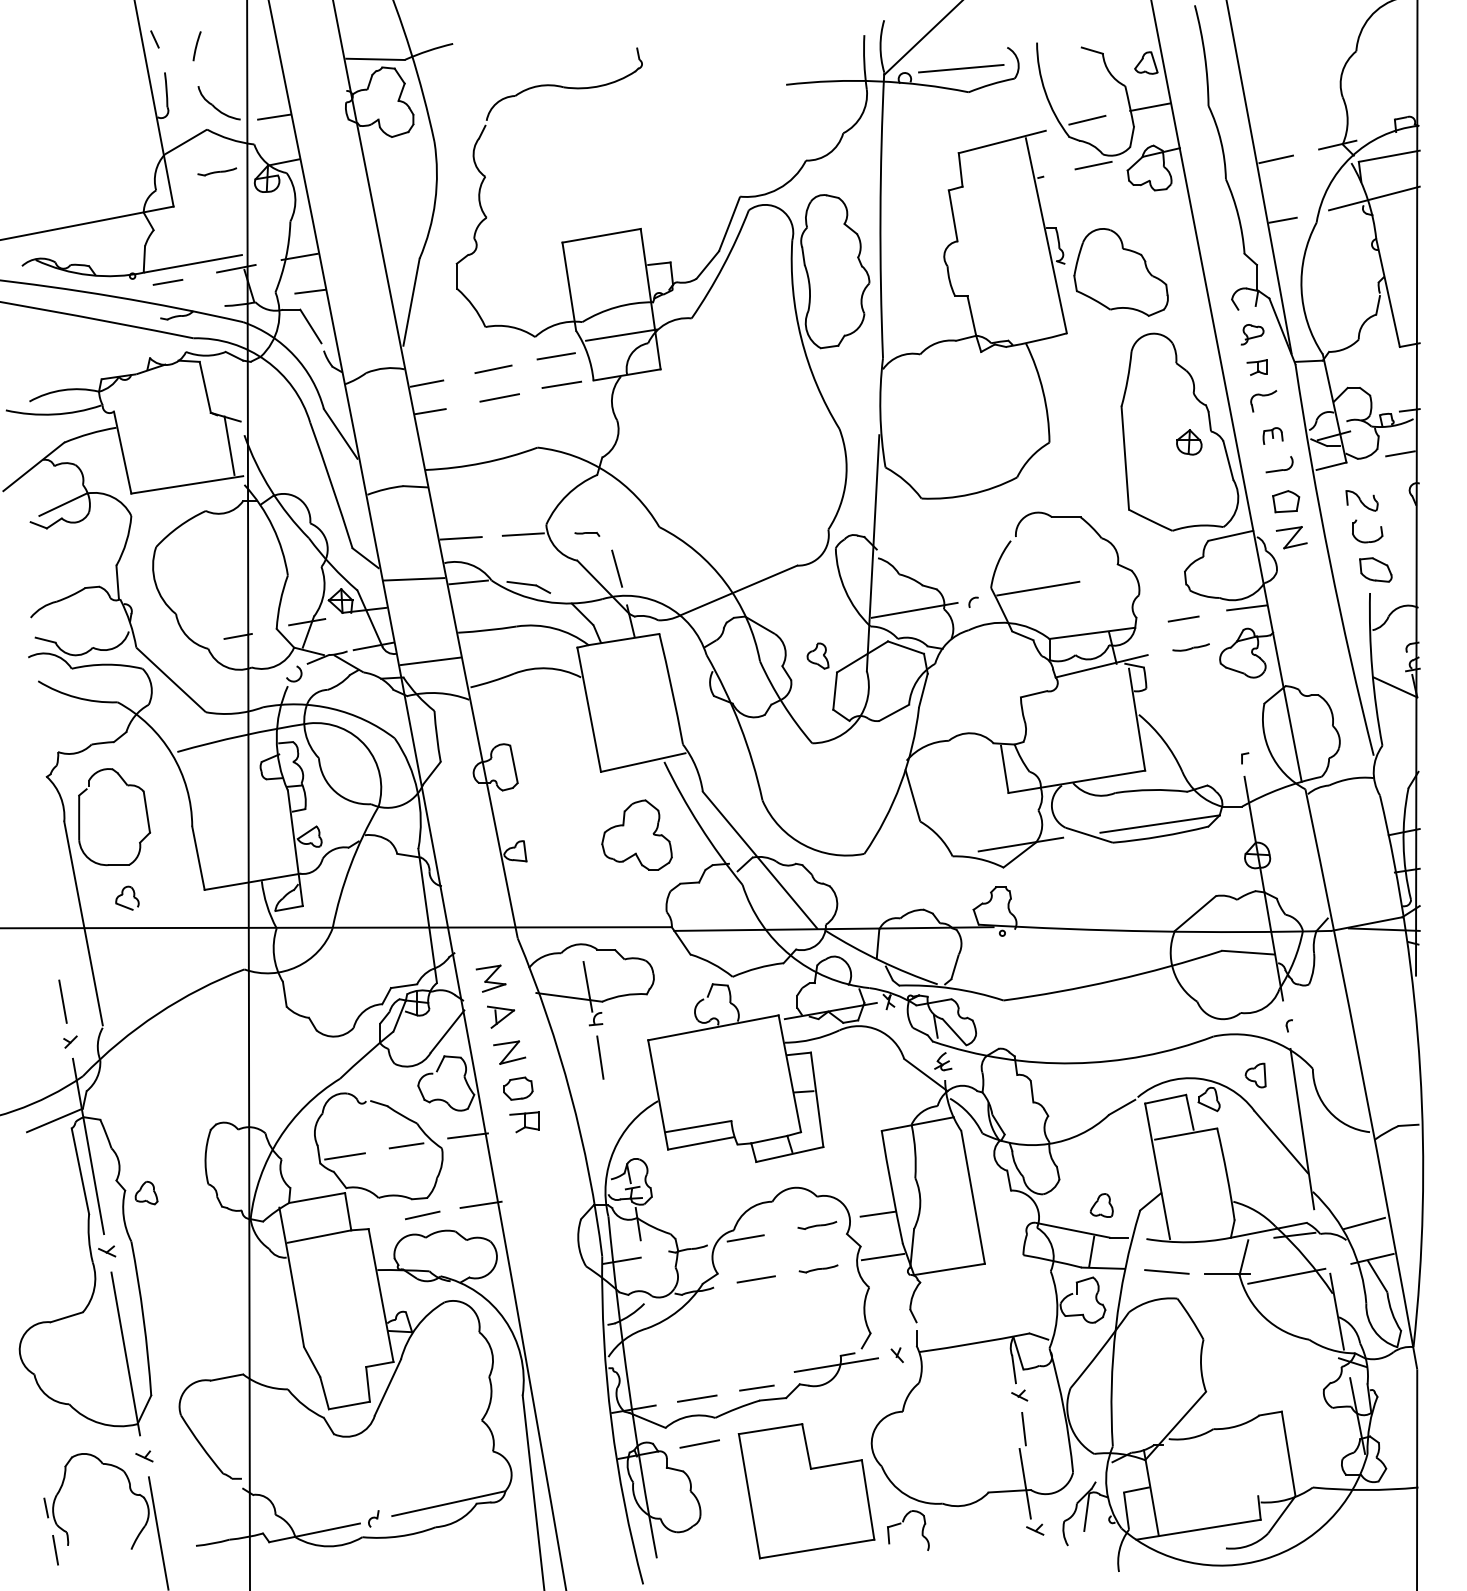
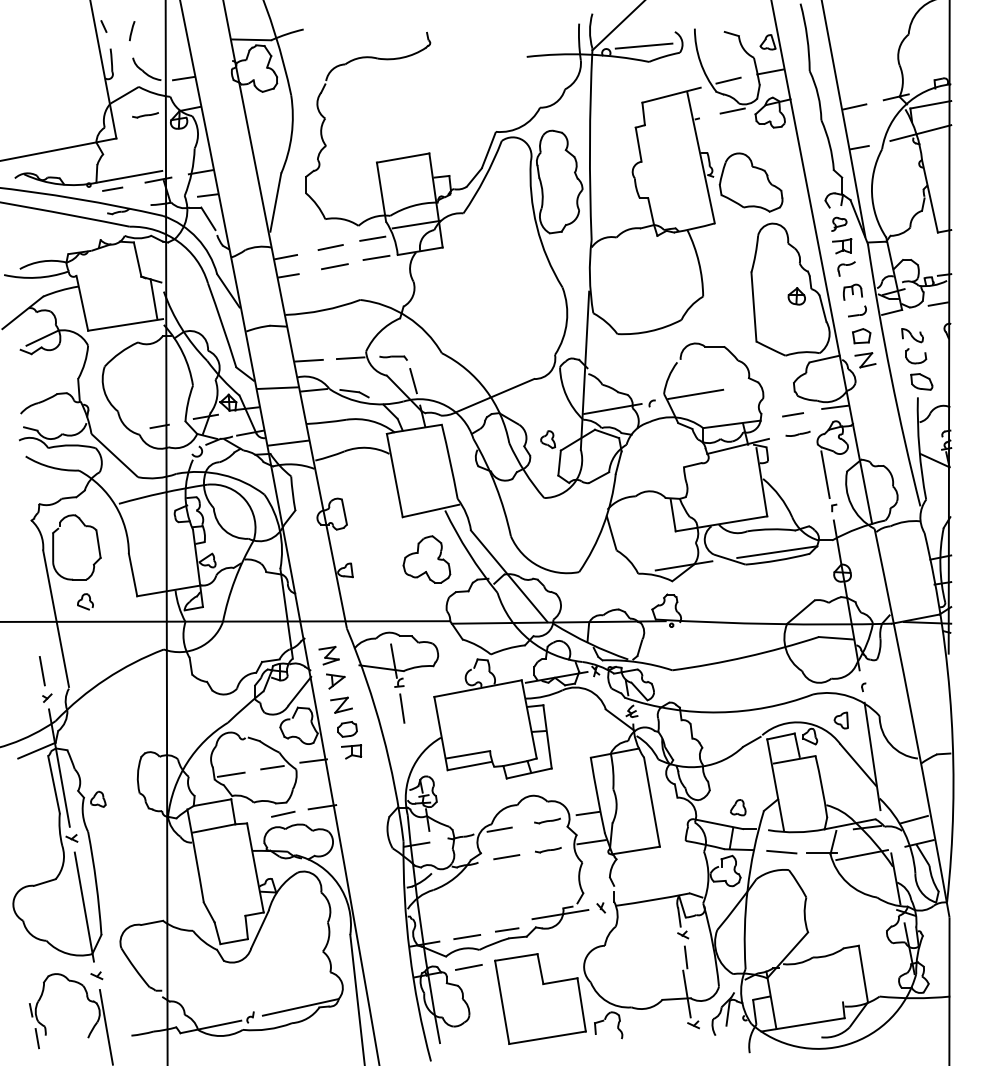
part: (1257, 367) -> (842, 246), size x1.43
part: (1272, 434) -> (852, 291), size x1.43
part: (587, 533) -> (393, 357), size x1.67
line: (1232, 708) -> (825, 474), added

